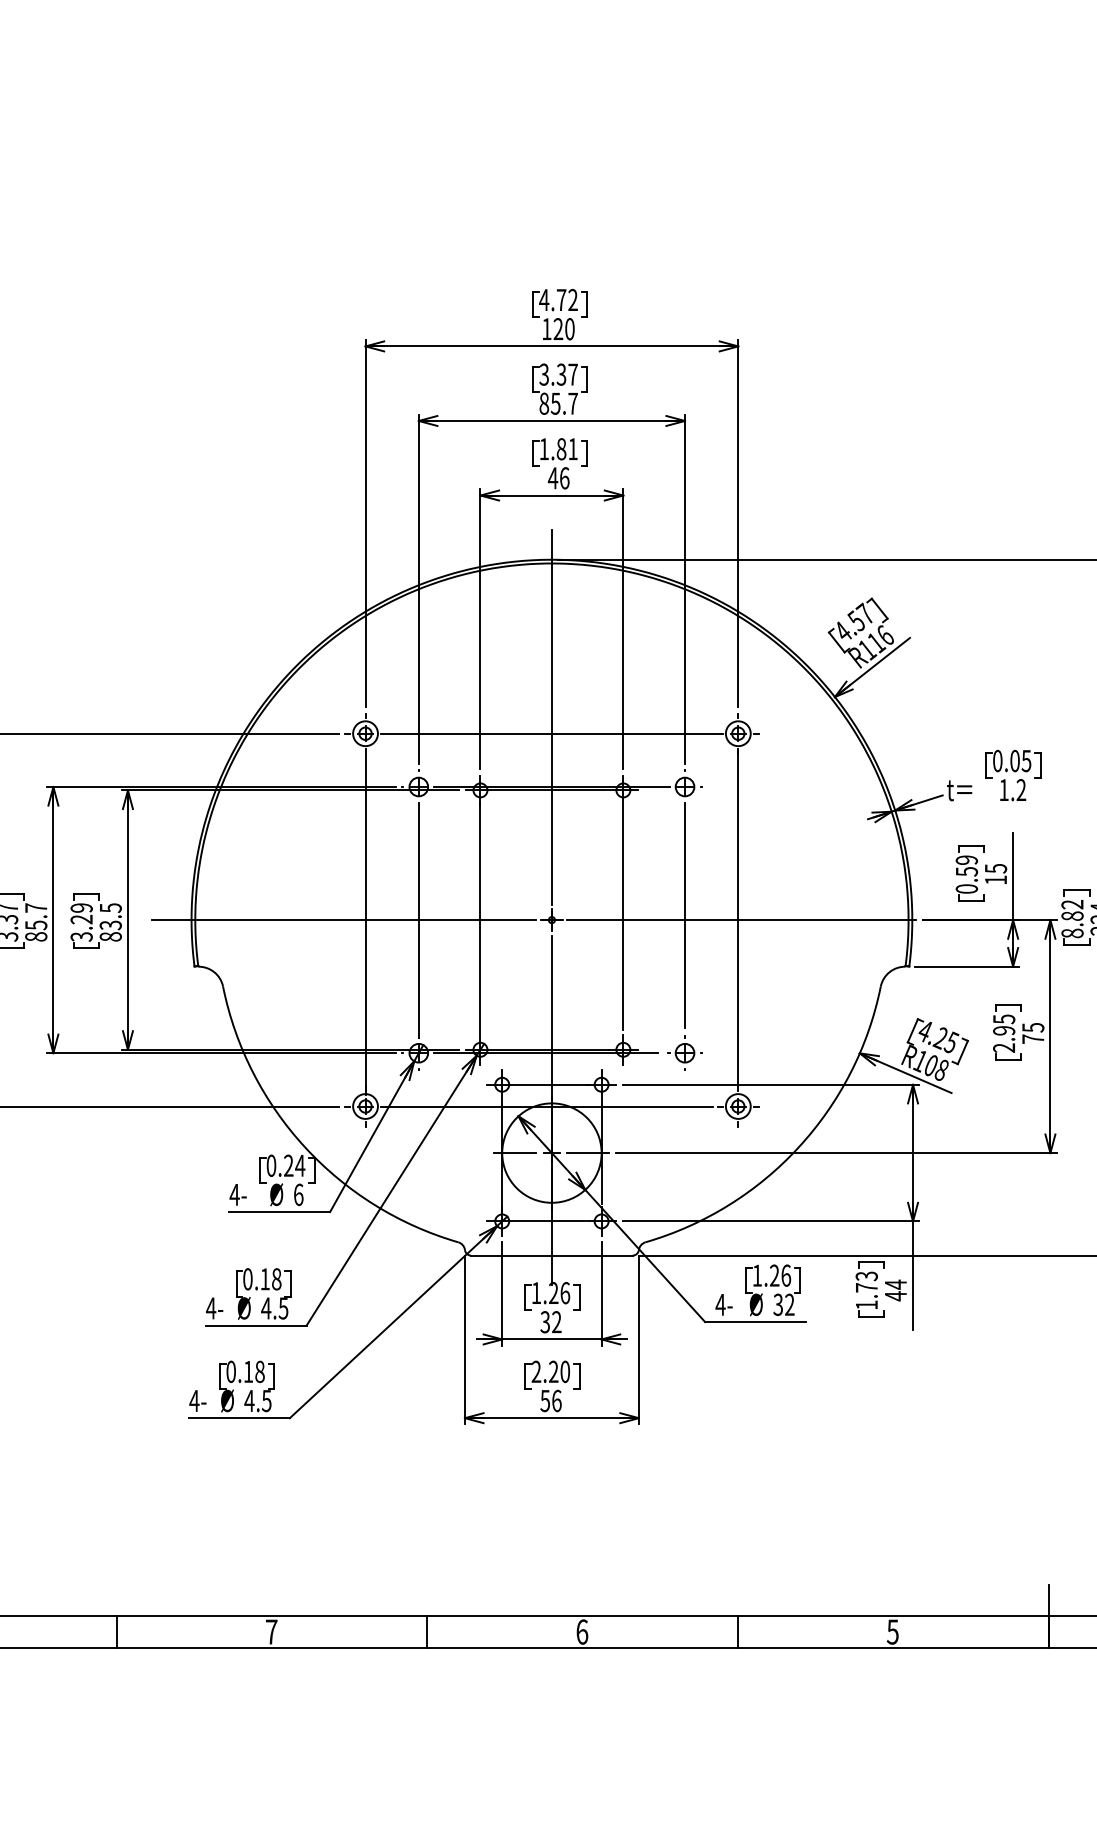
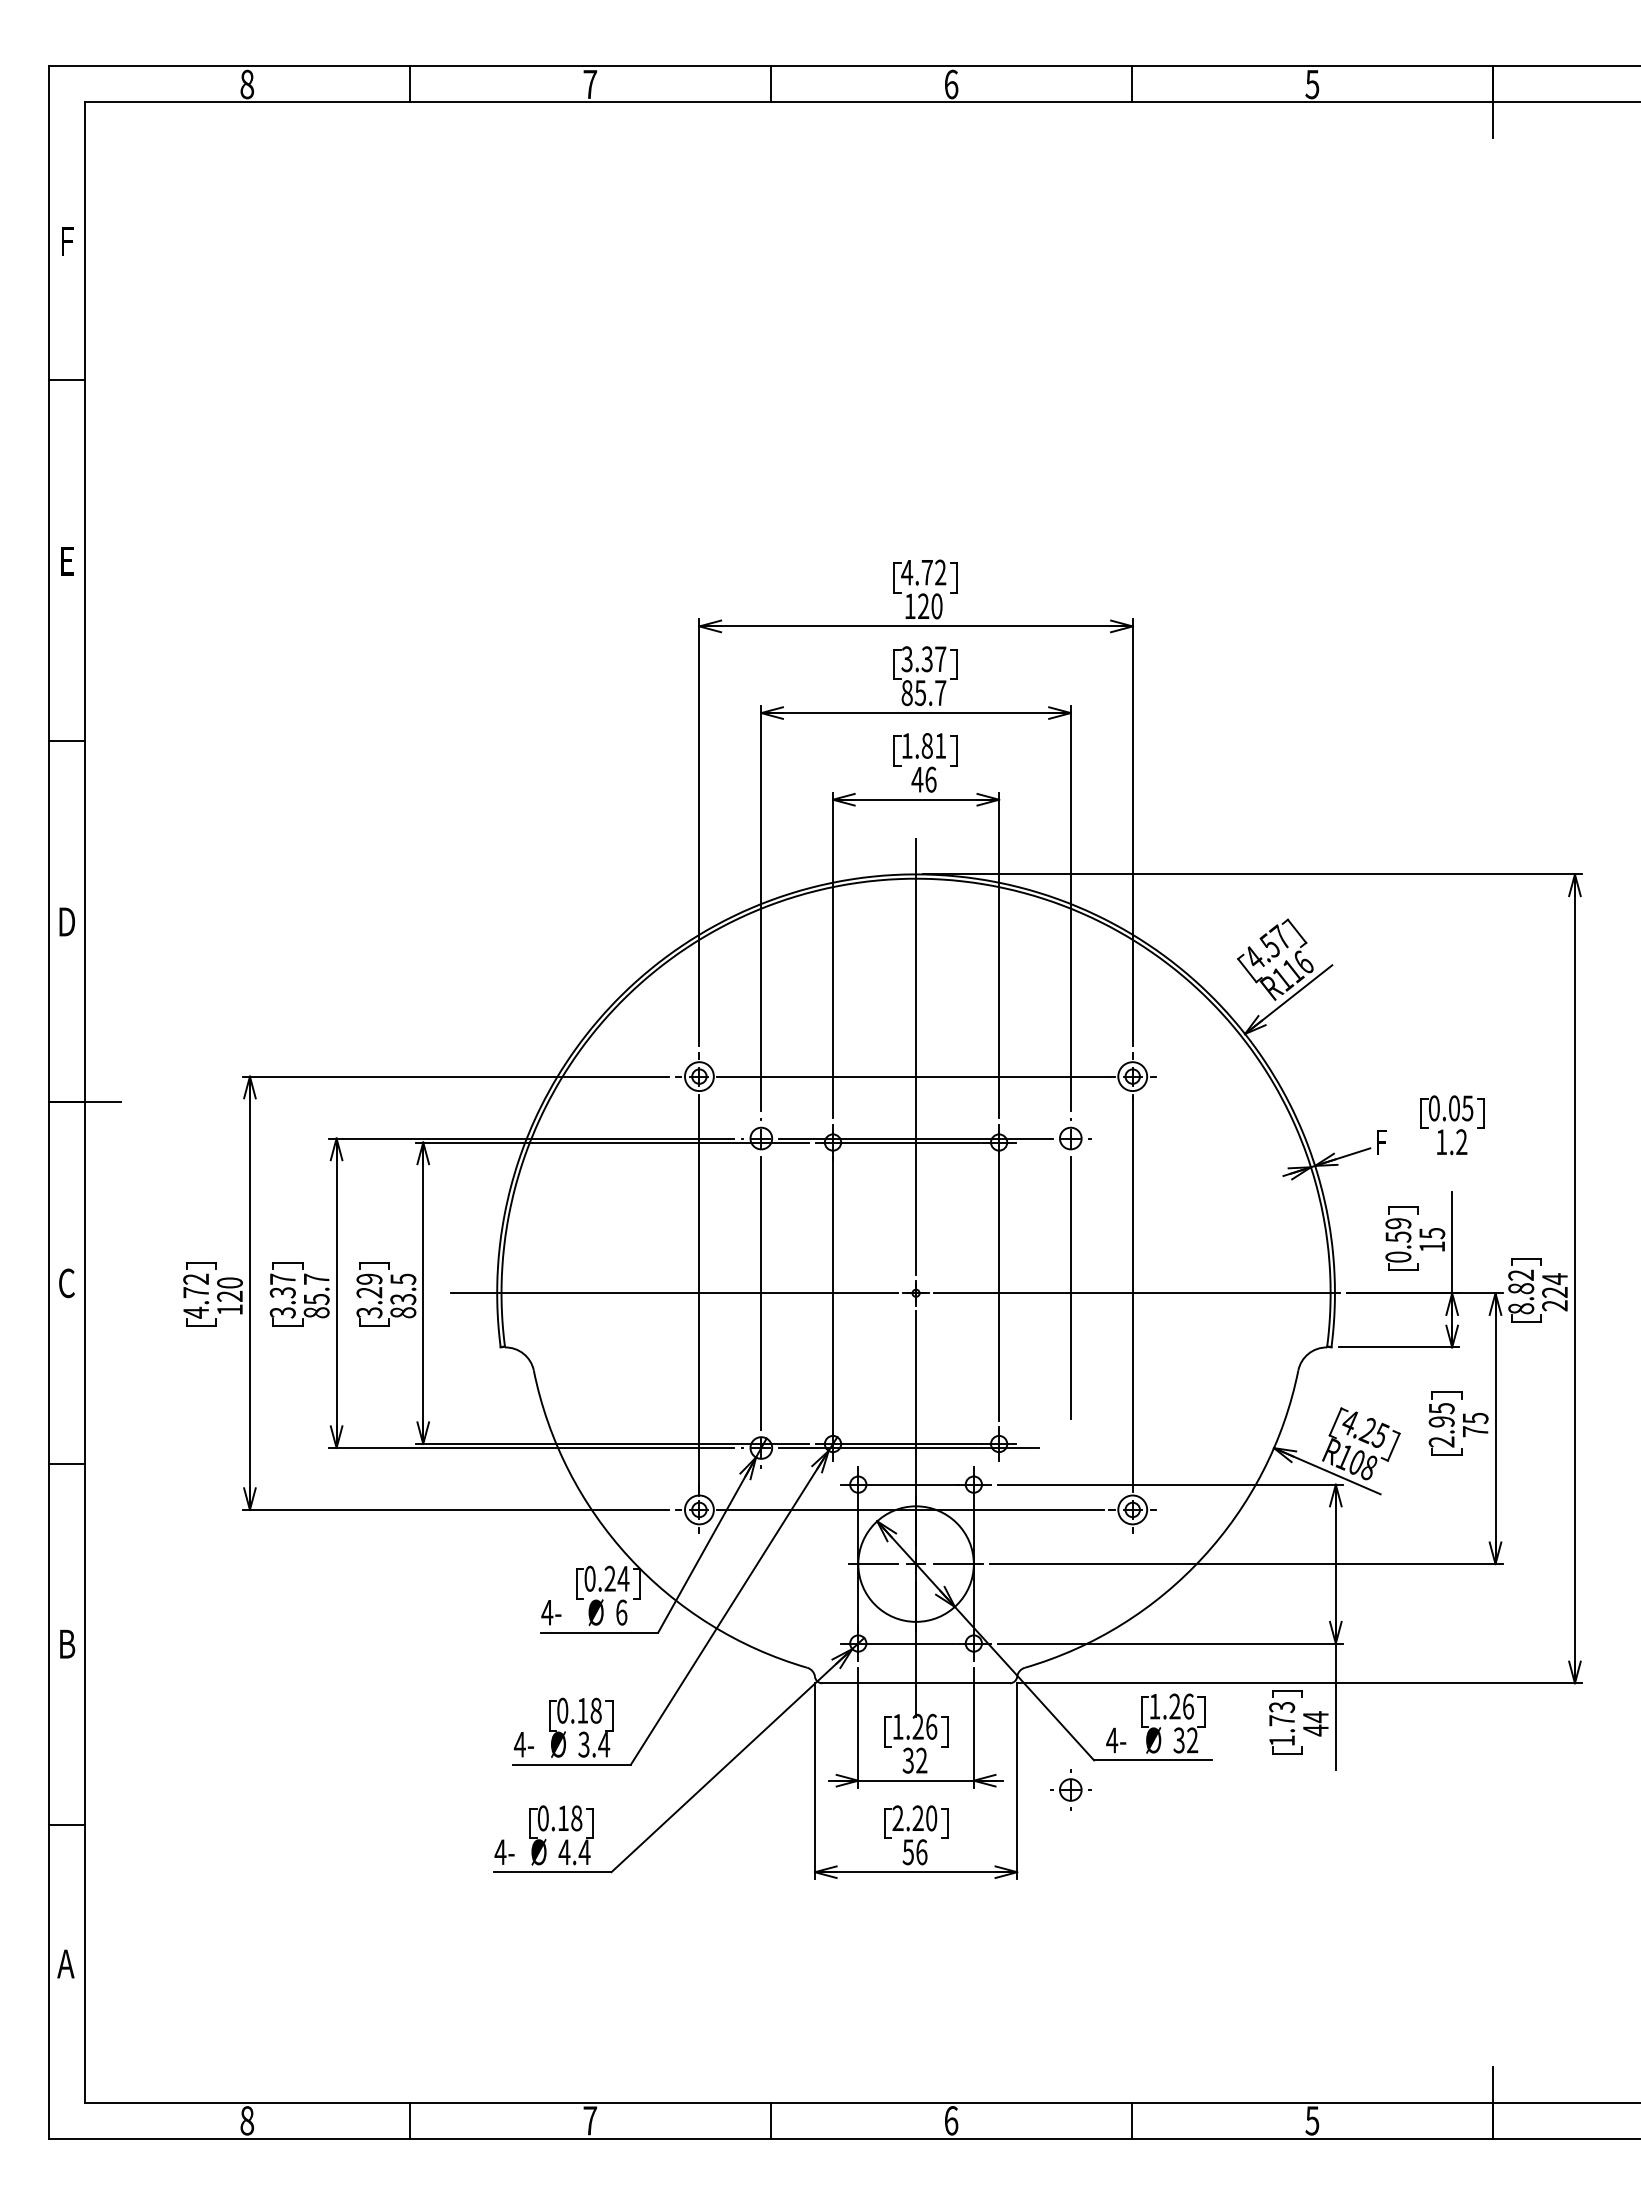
text: (959, 790) -> (1389, 1142), t＝ -> F
part: (684, 1052) -> (1070, 1789), moved
text: (275, 1308) -> (594, 1744), 4.5 -> 3.4
text: (266, 1401) -> (584, 1852), 4.5 -> 4.4

